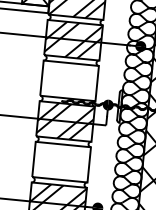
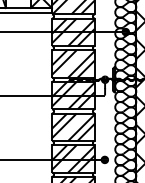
hatch: (68, 80) -> (72, 63), added
hatch: (60, 161) -> (72, 126), added

